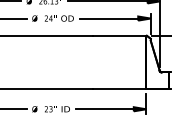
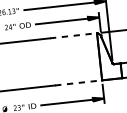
line: (120, 35) -> (74, 35), solid -> dashed
line: (120, 88) -> (79, 82), solid -> dashed

